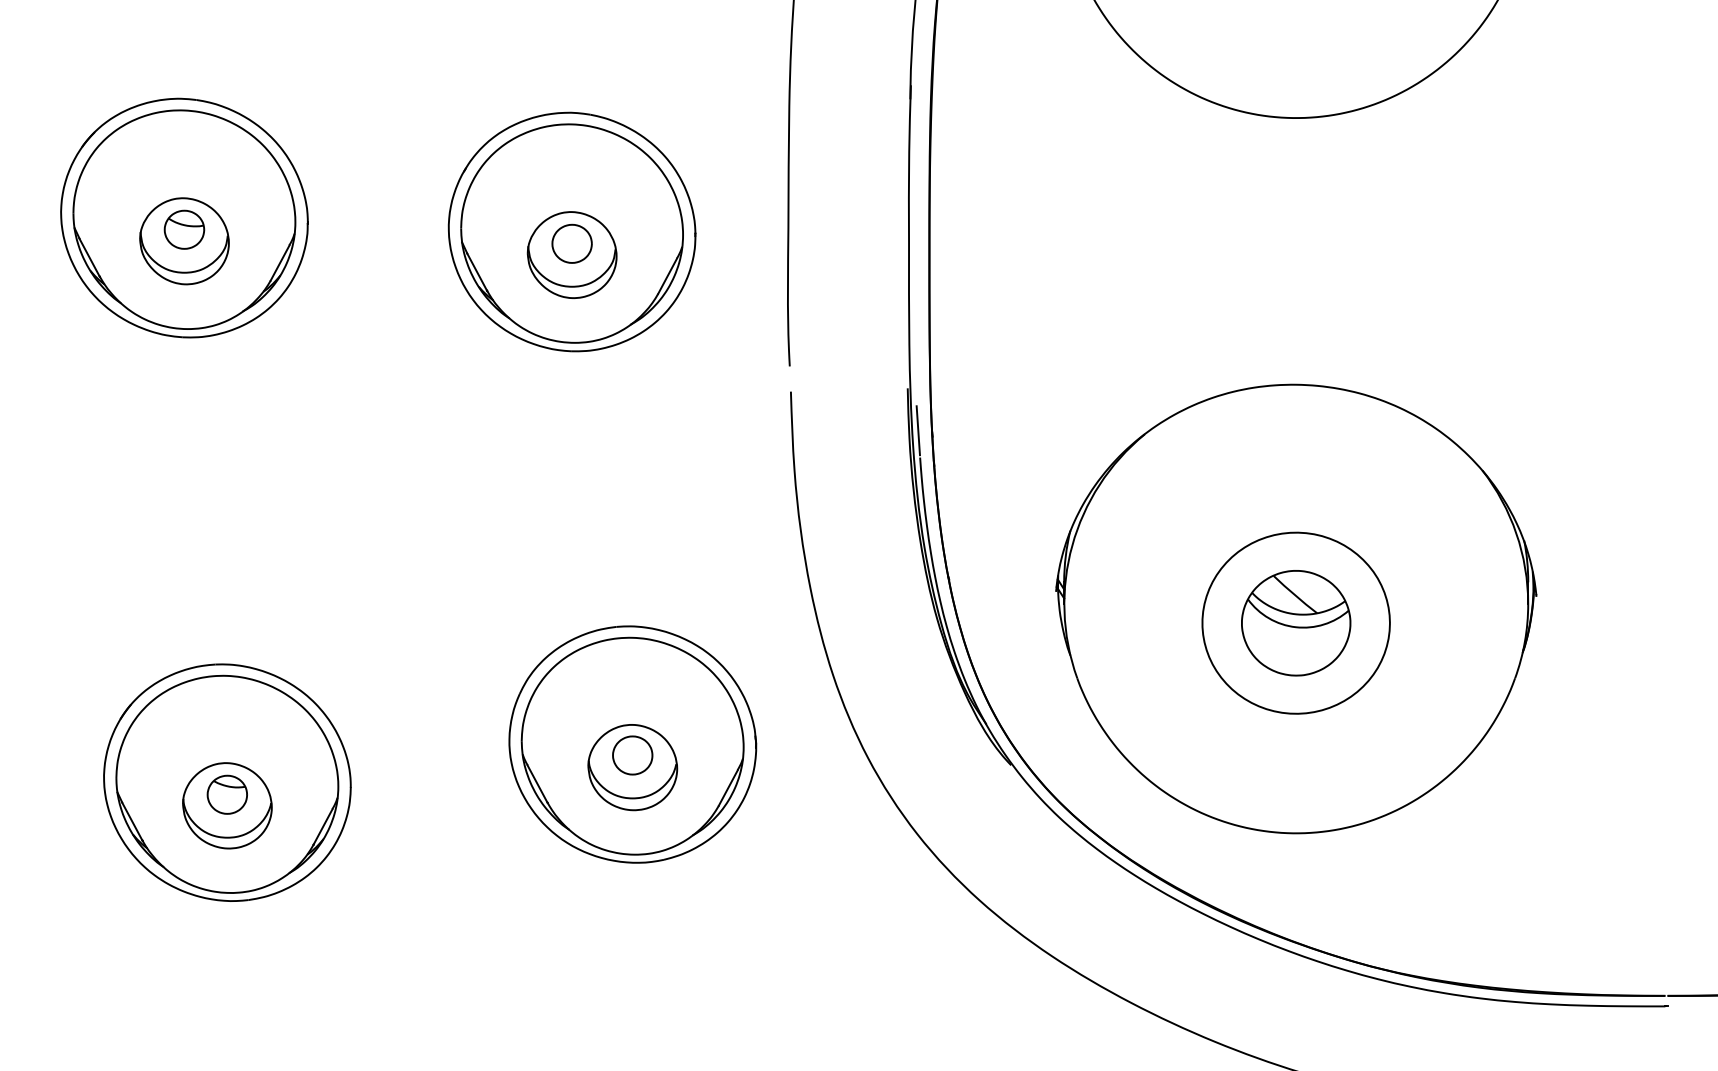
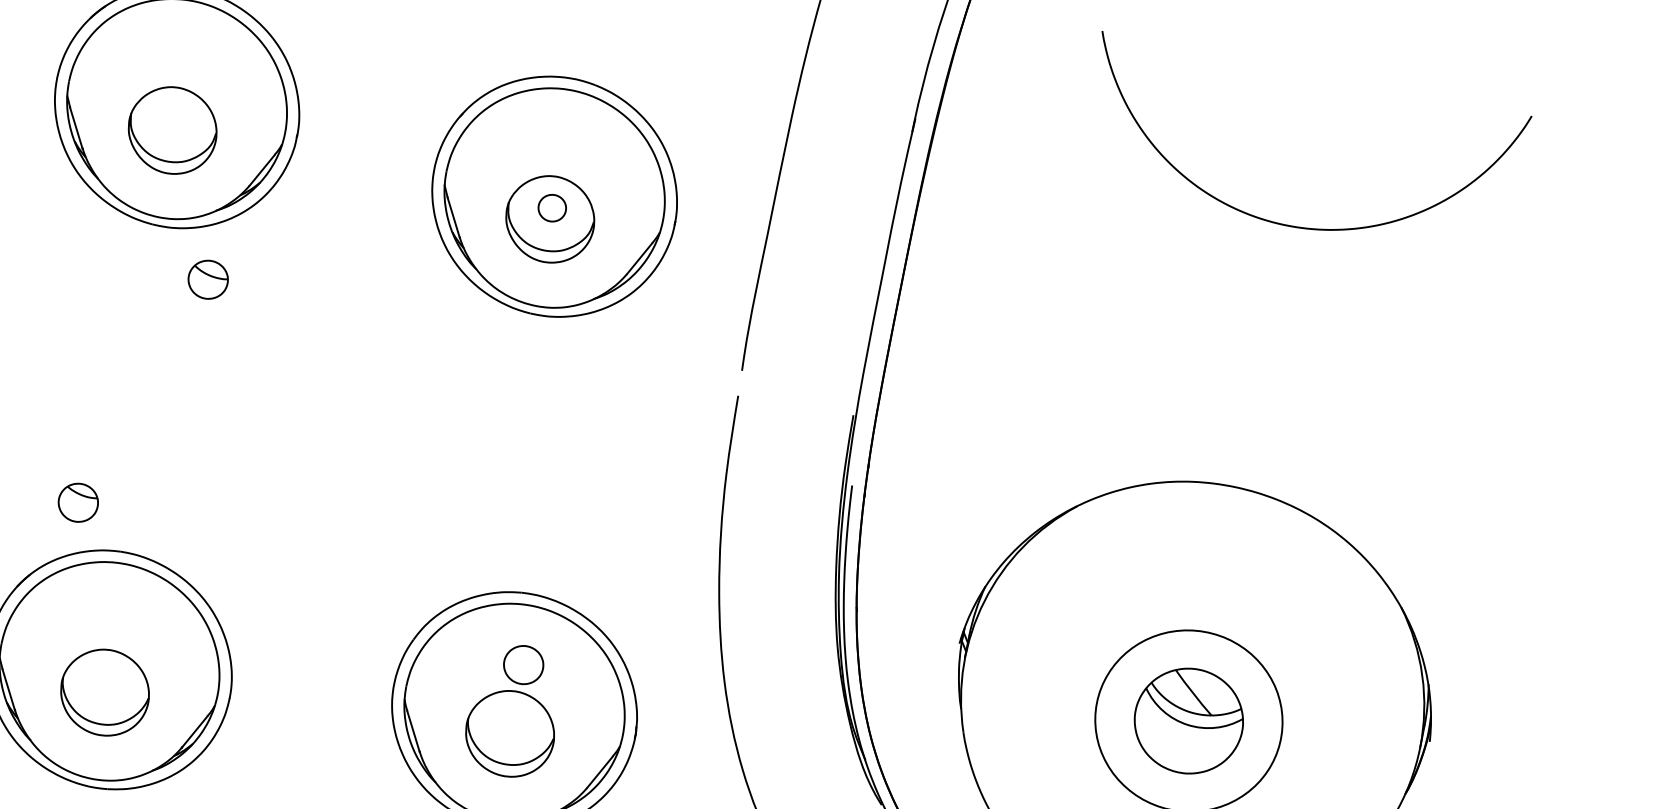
part: (184, 229) -> (208, 279), moved
part: (571, 243) -> (551, 207), size x0.7
line: (917, 430) -> (854, 458), removed
part: (632, 755) -> (523, 665), moved
part: (226, 794) -> (77, 502), moved

